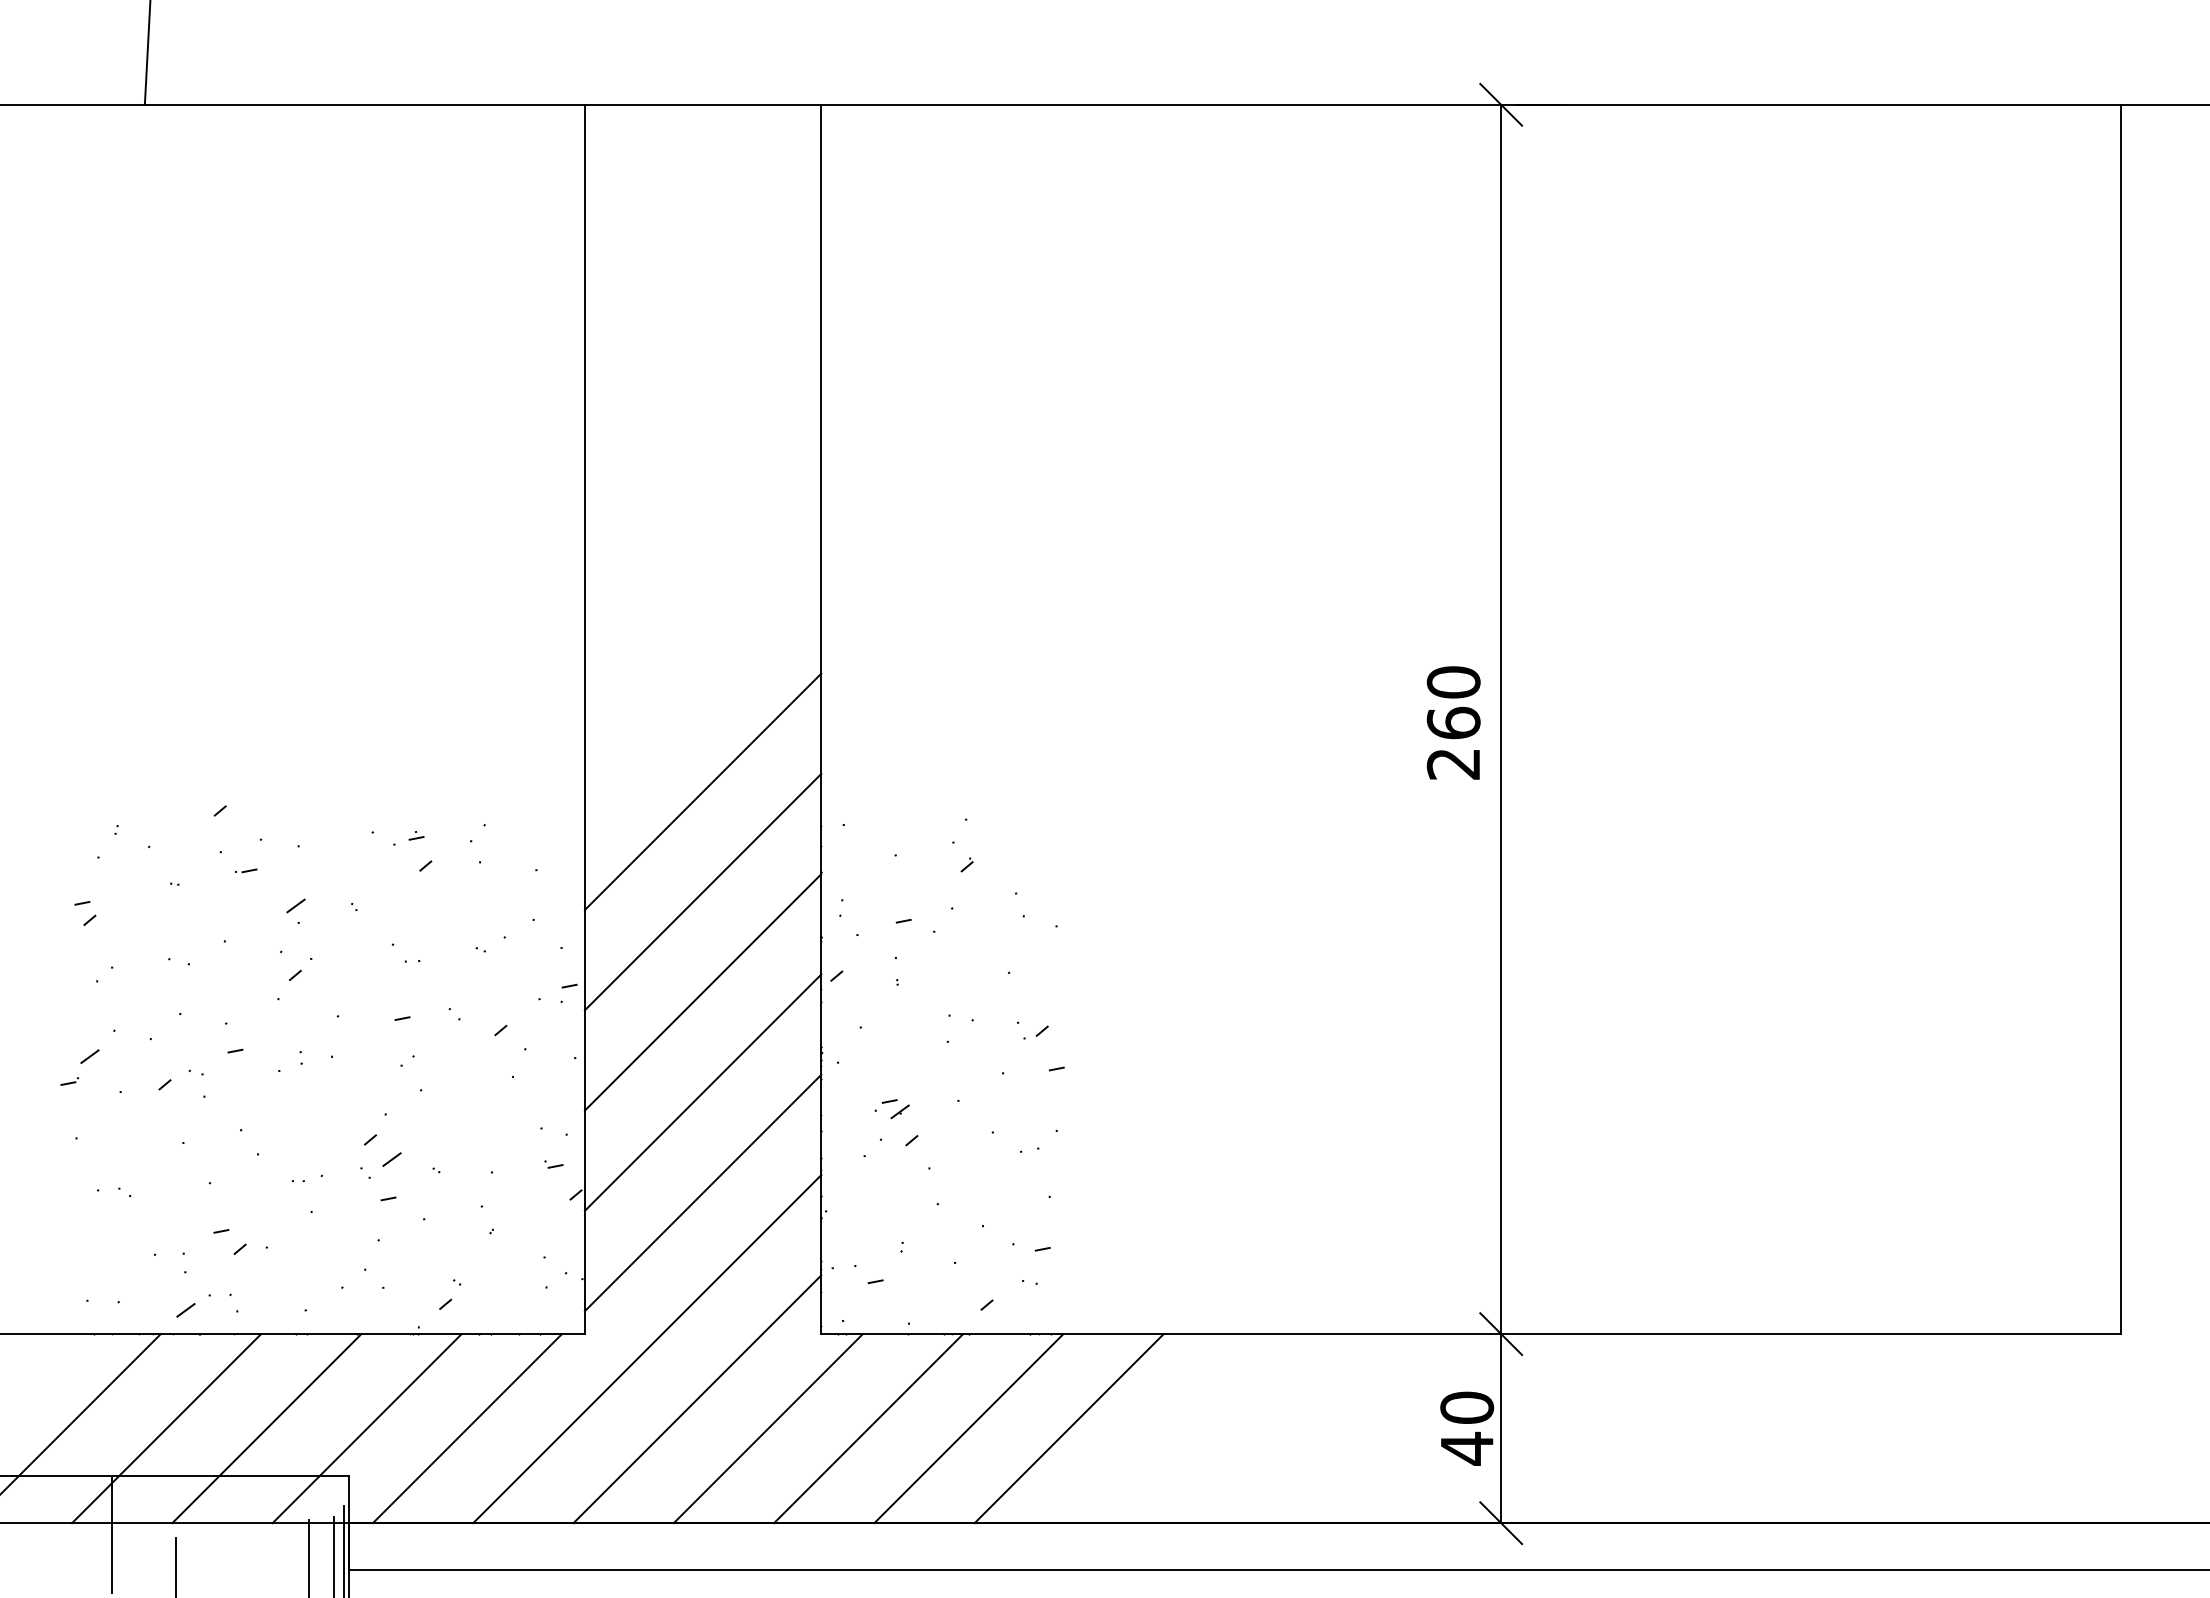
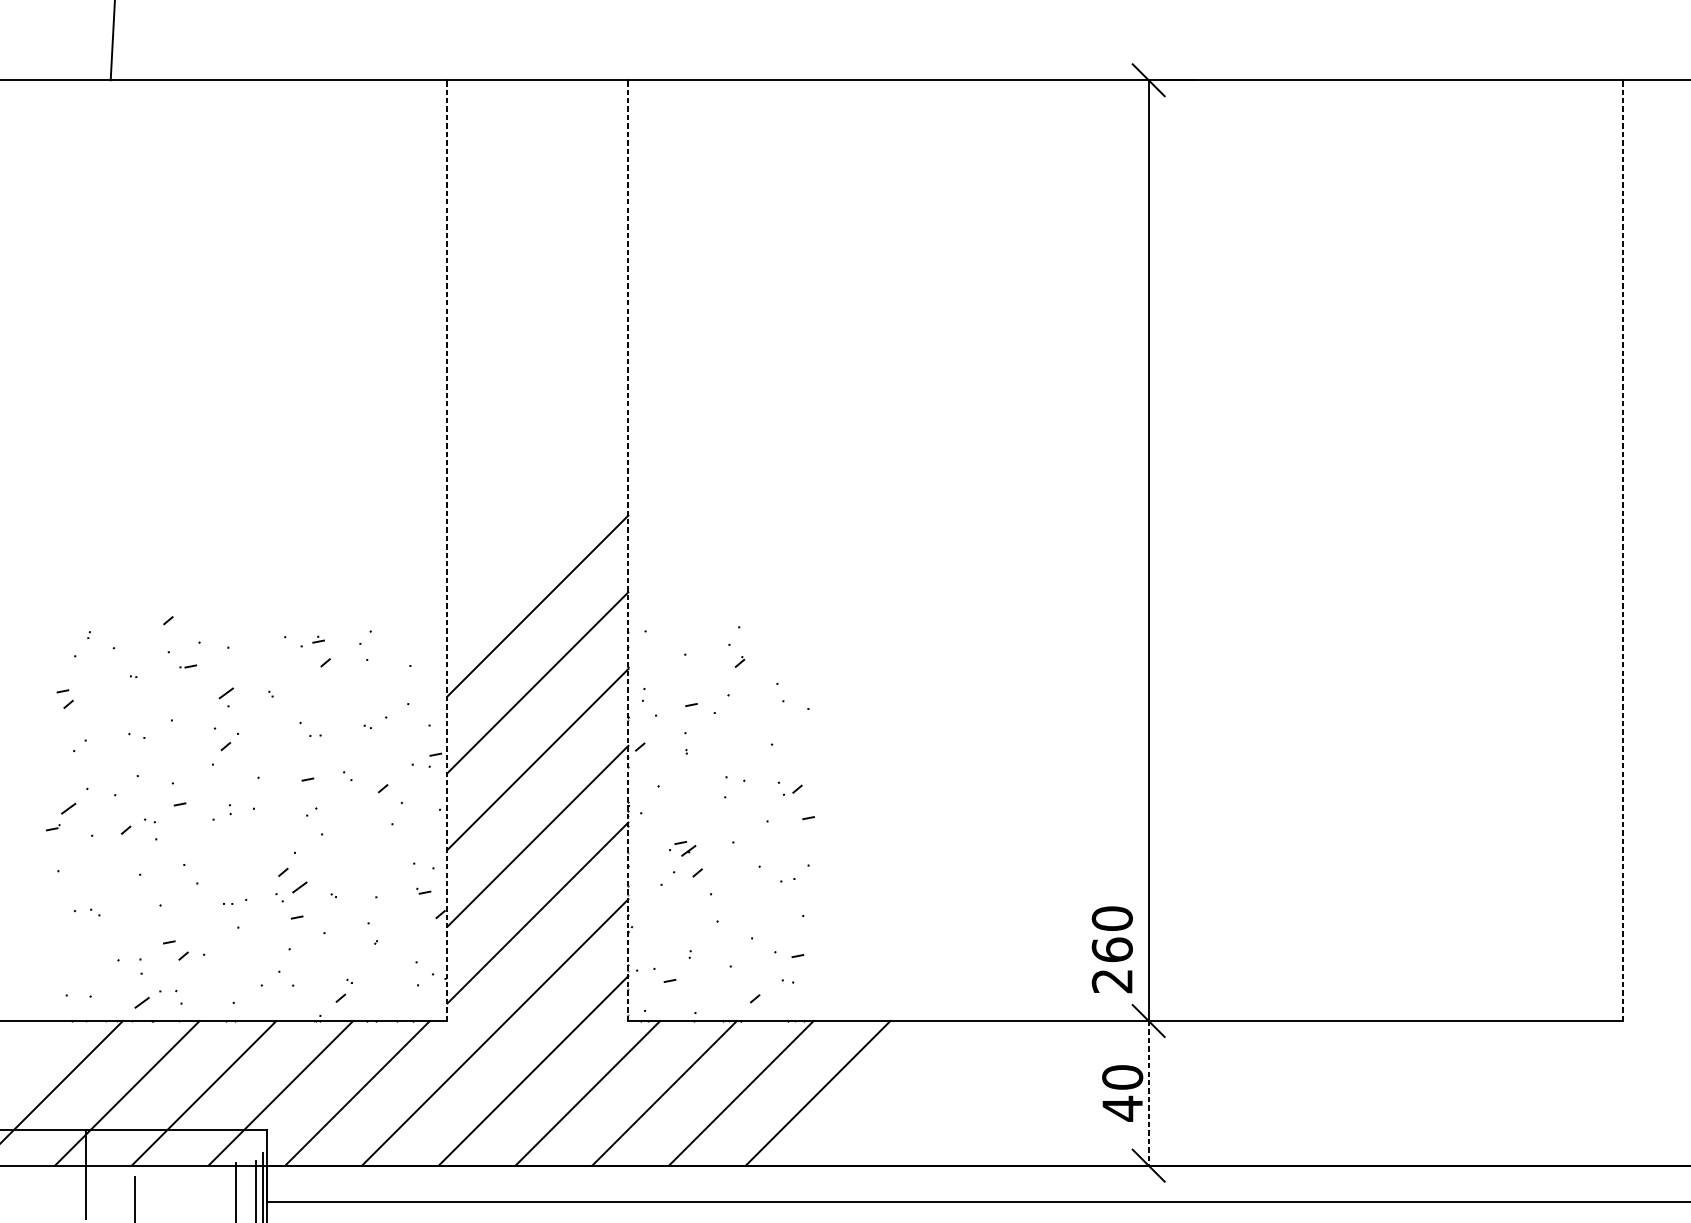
line: (584, 719) -> (447, 550), solid -> dashed
line: (821, 719) -> (628, 550), solid -> dashed
line: (2121, 719) -> (1623, 550), solid -> dashed
text: (1453, 722) -> (1112, 949), moved
line: (1501, 1428) -> (1148, 1093), solid -> dashed

